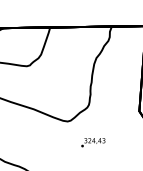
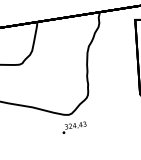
text: (93, 142) -> (74, 127), moved

